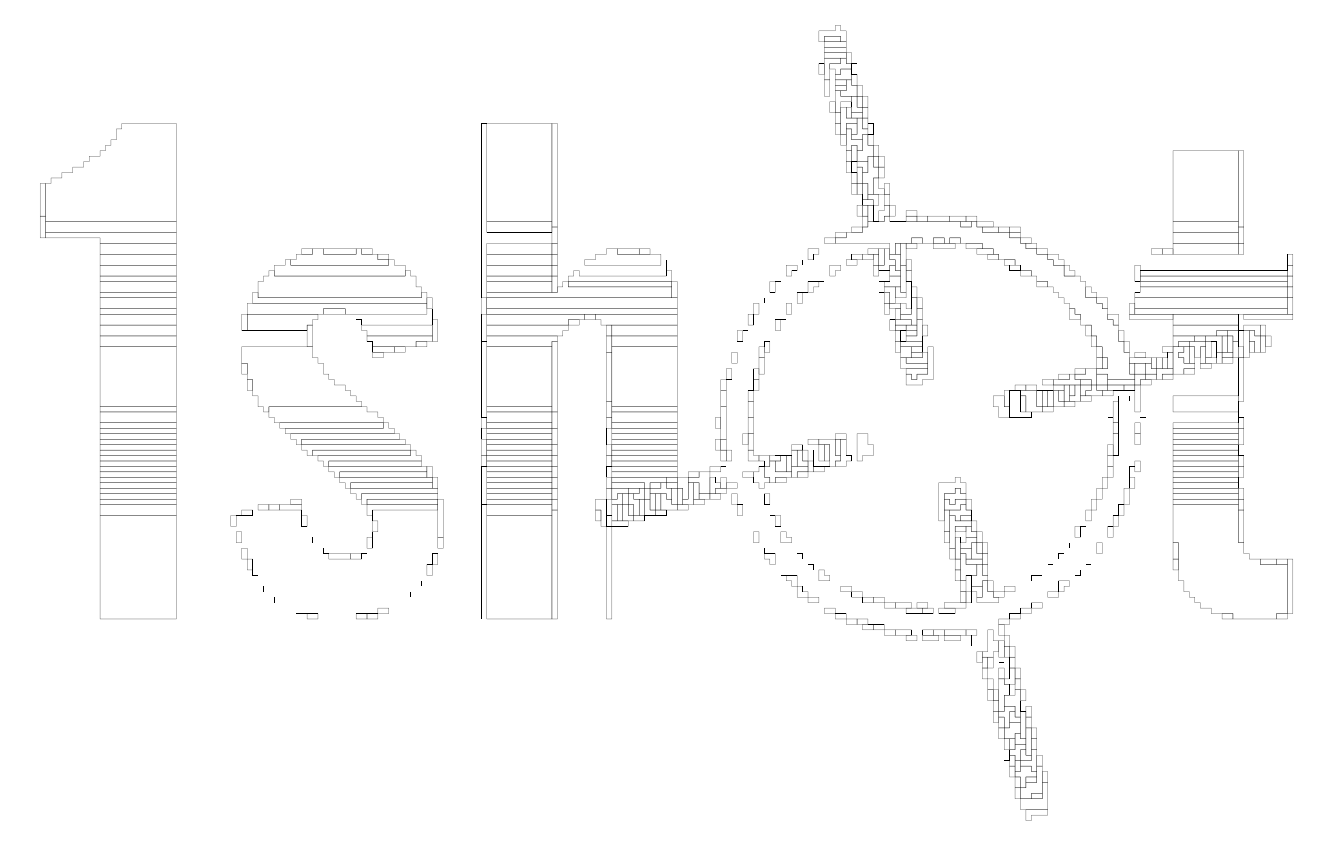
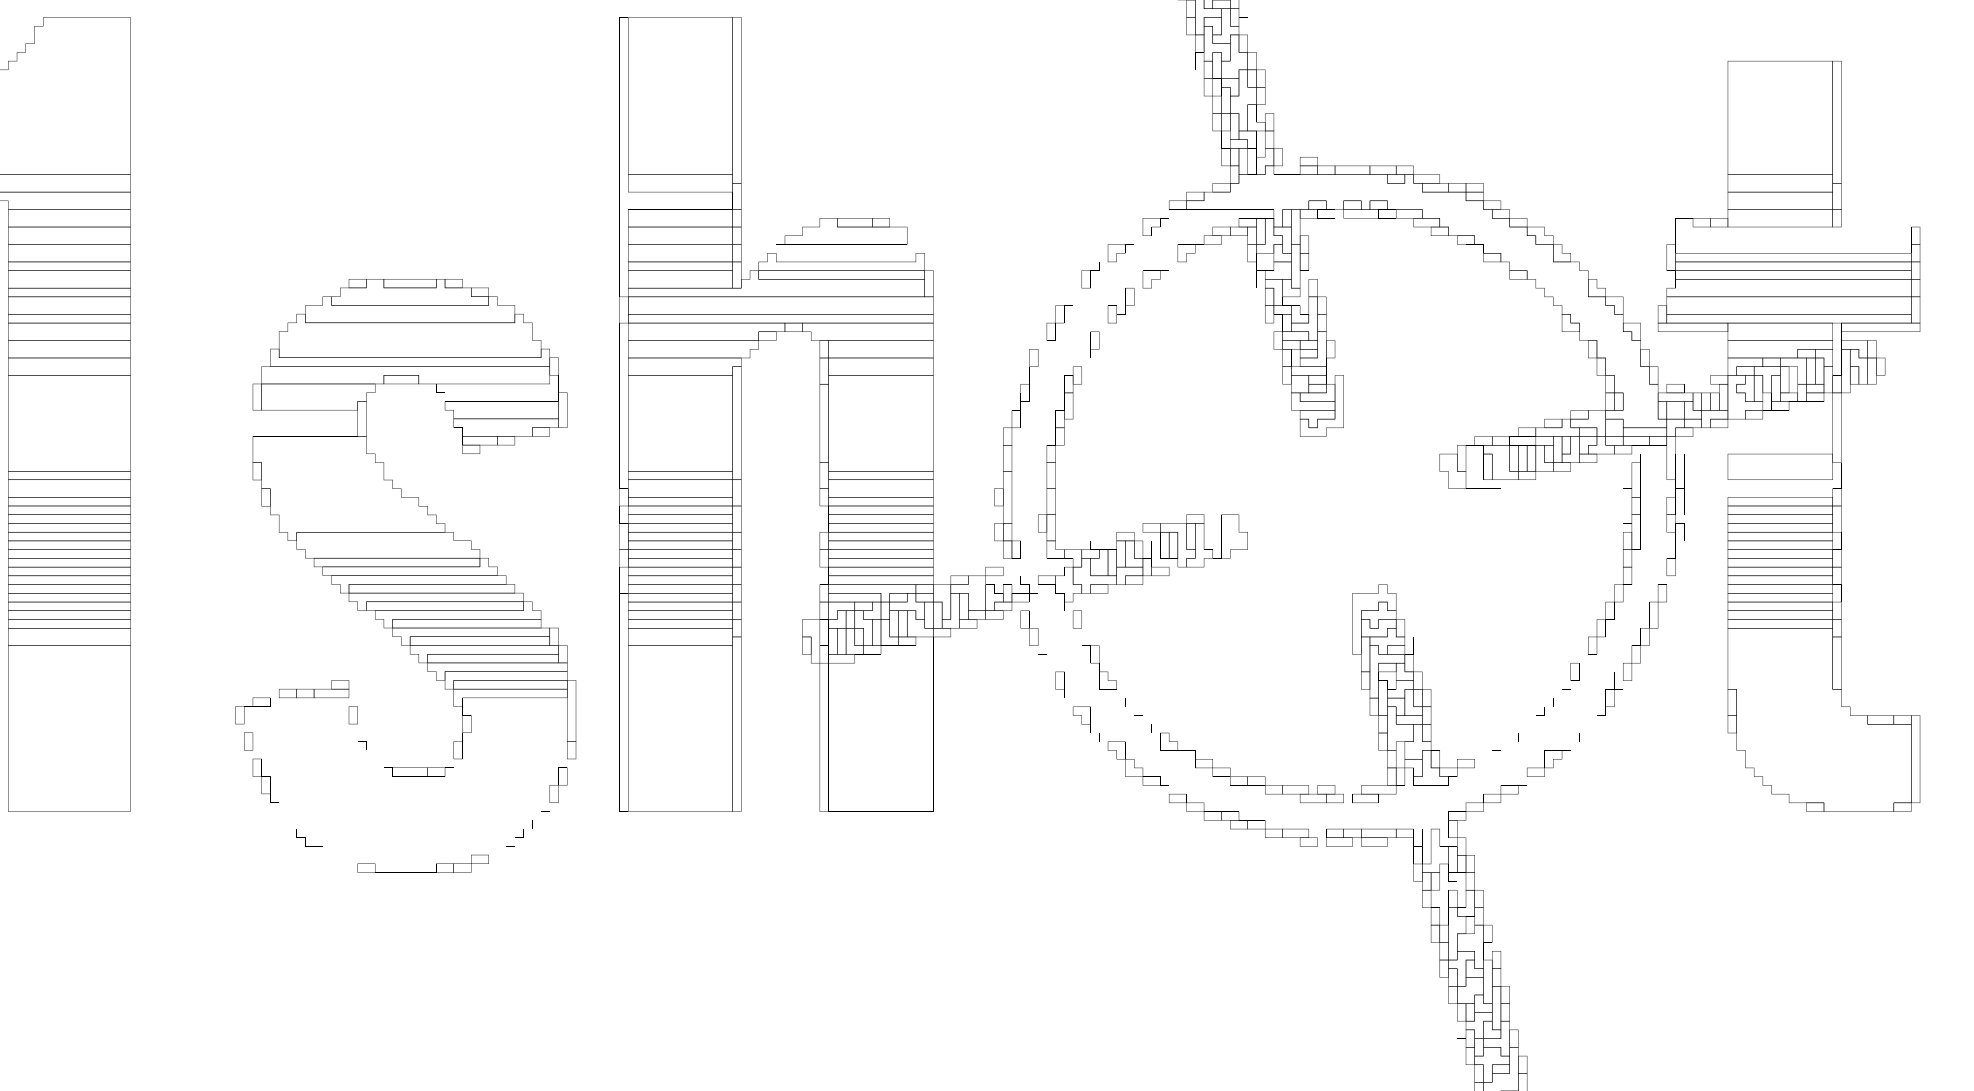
part: (336, 433) -> (404, 575), moved

